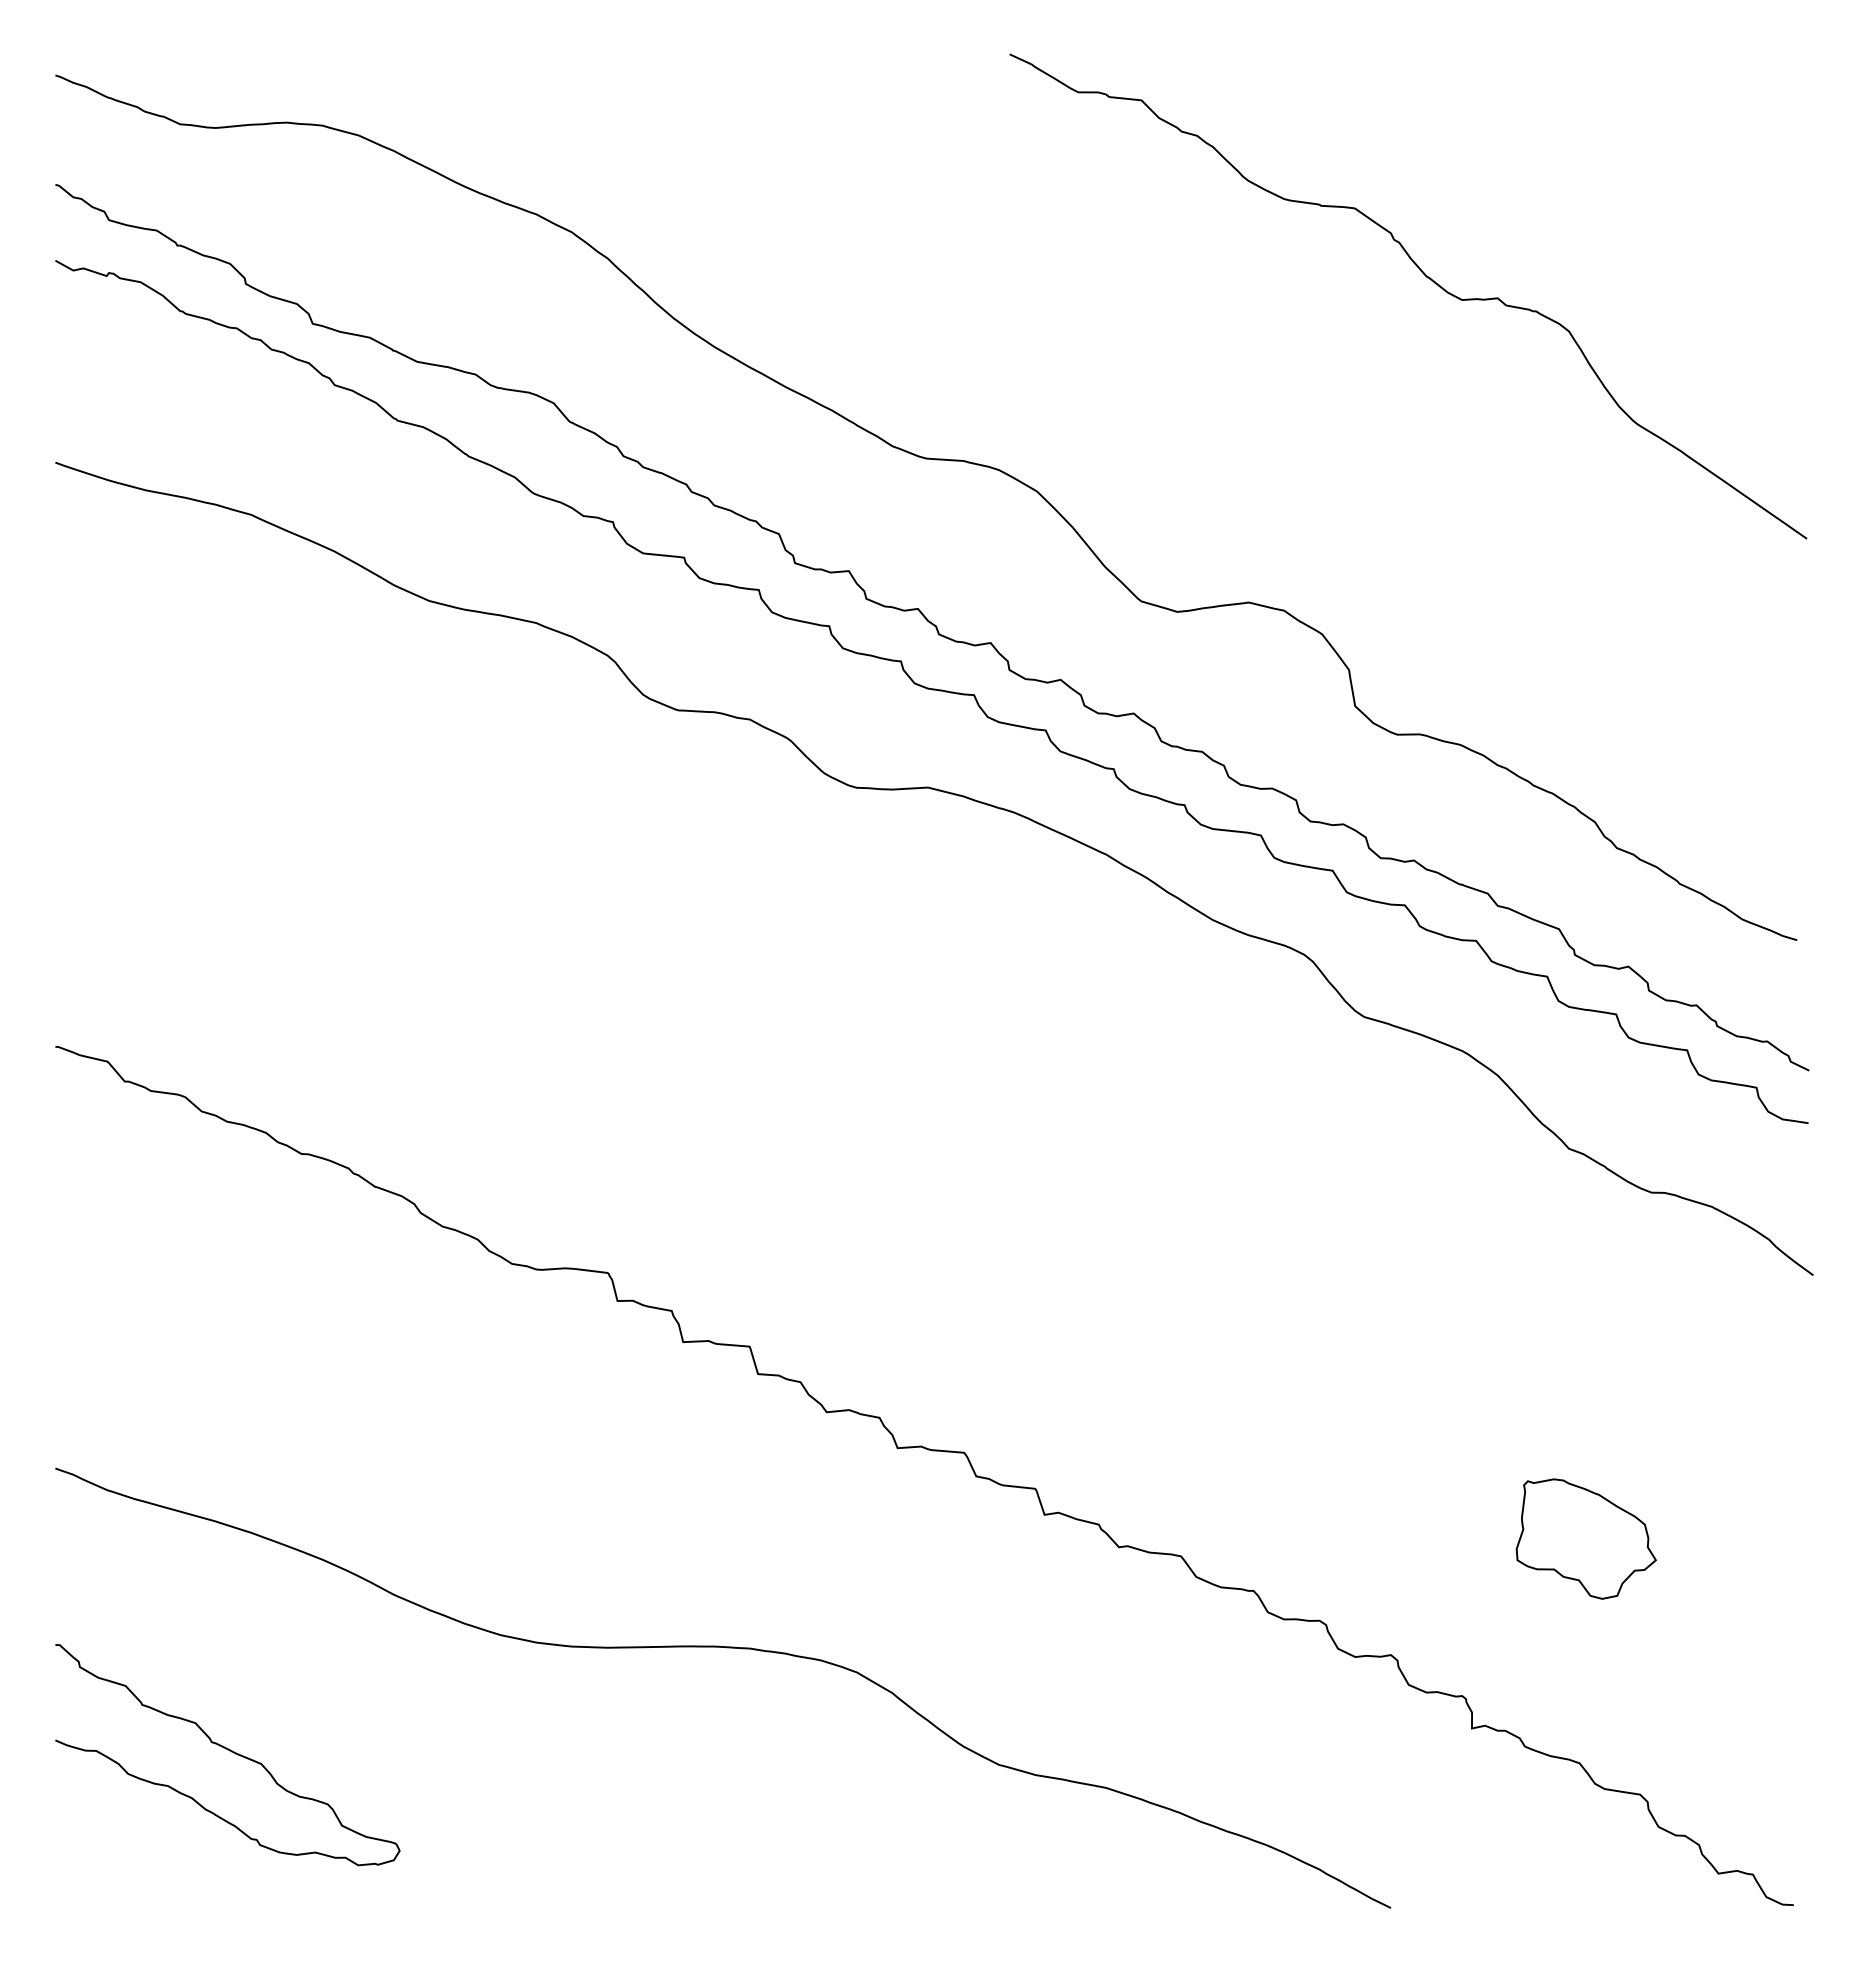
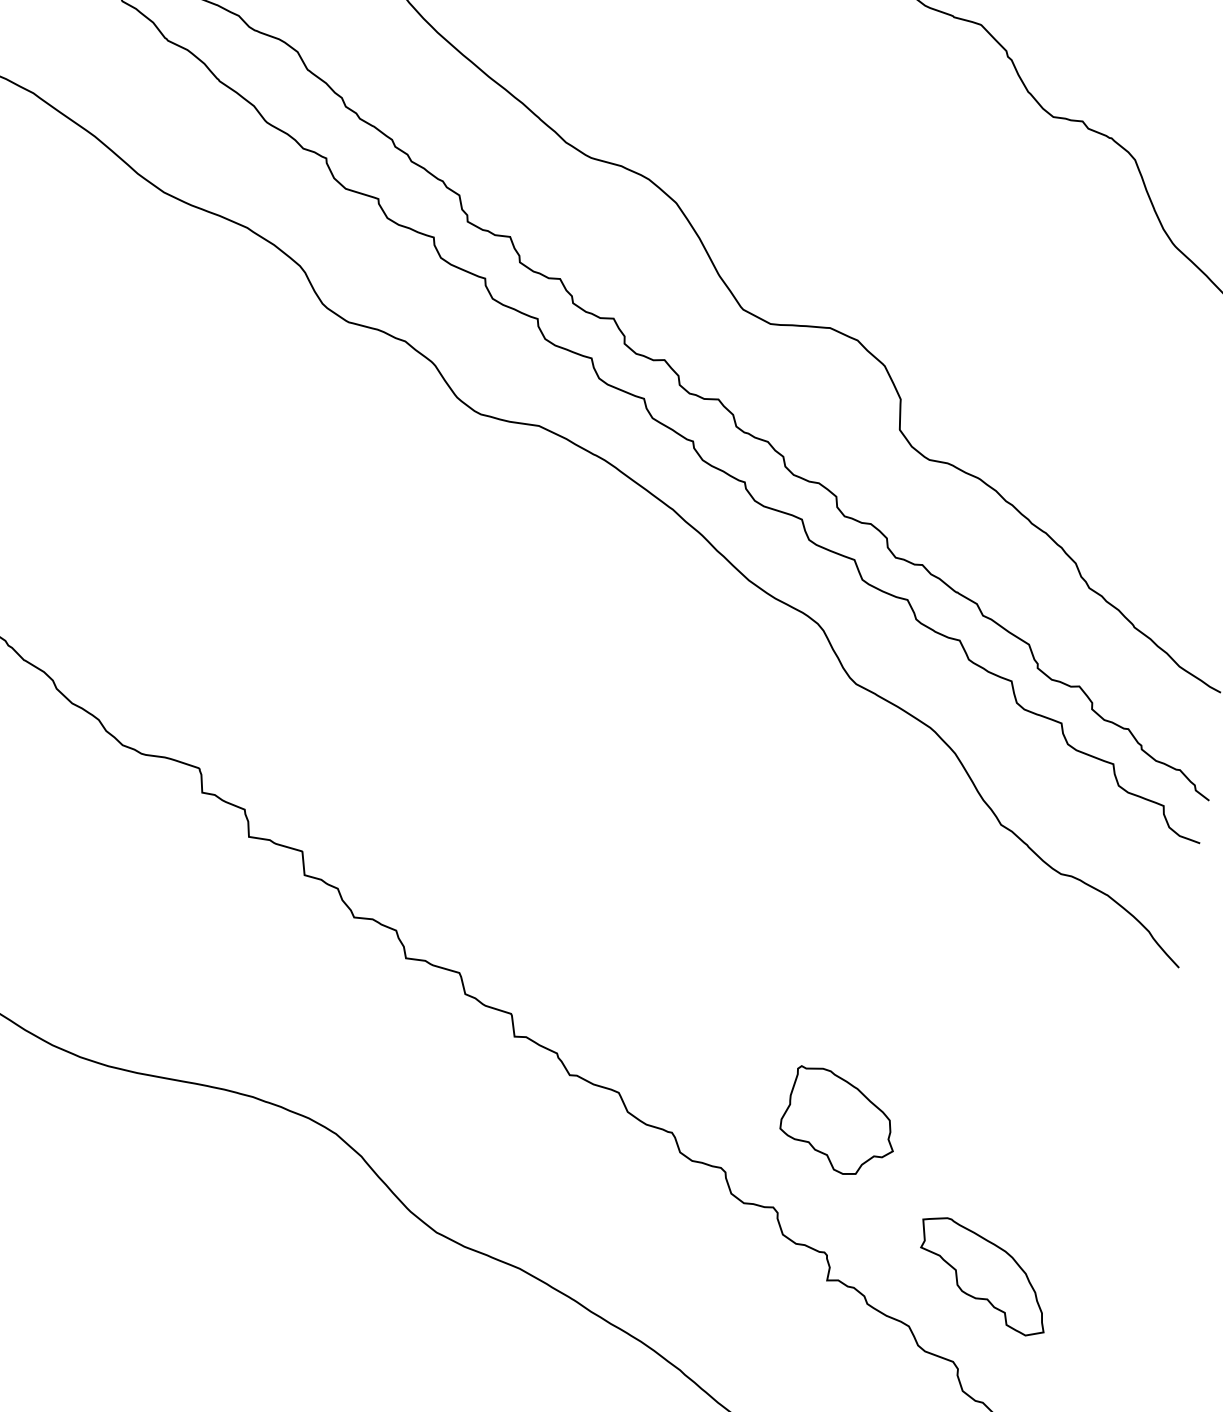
part: (1585, 1538) -> (839, 1122), moved
part: (1655, 1686) -> (983, 1276), added

